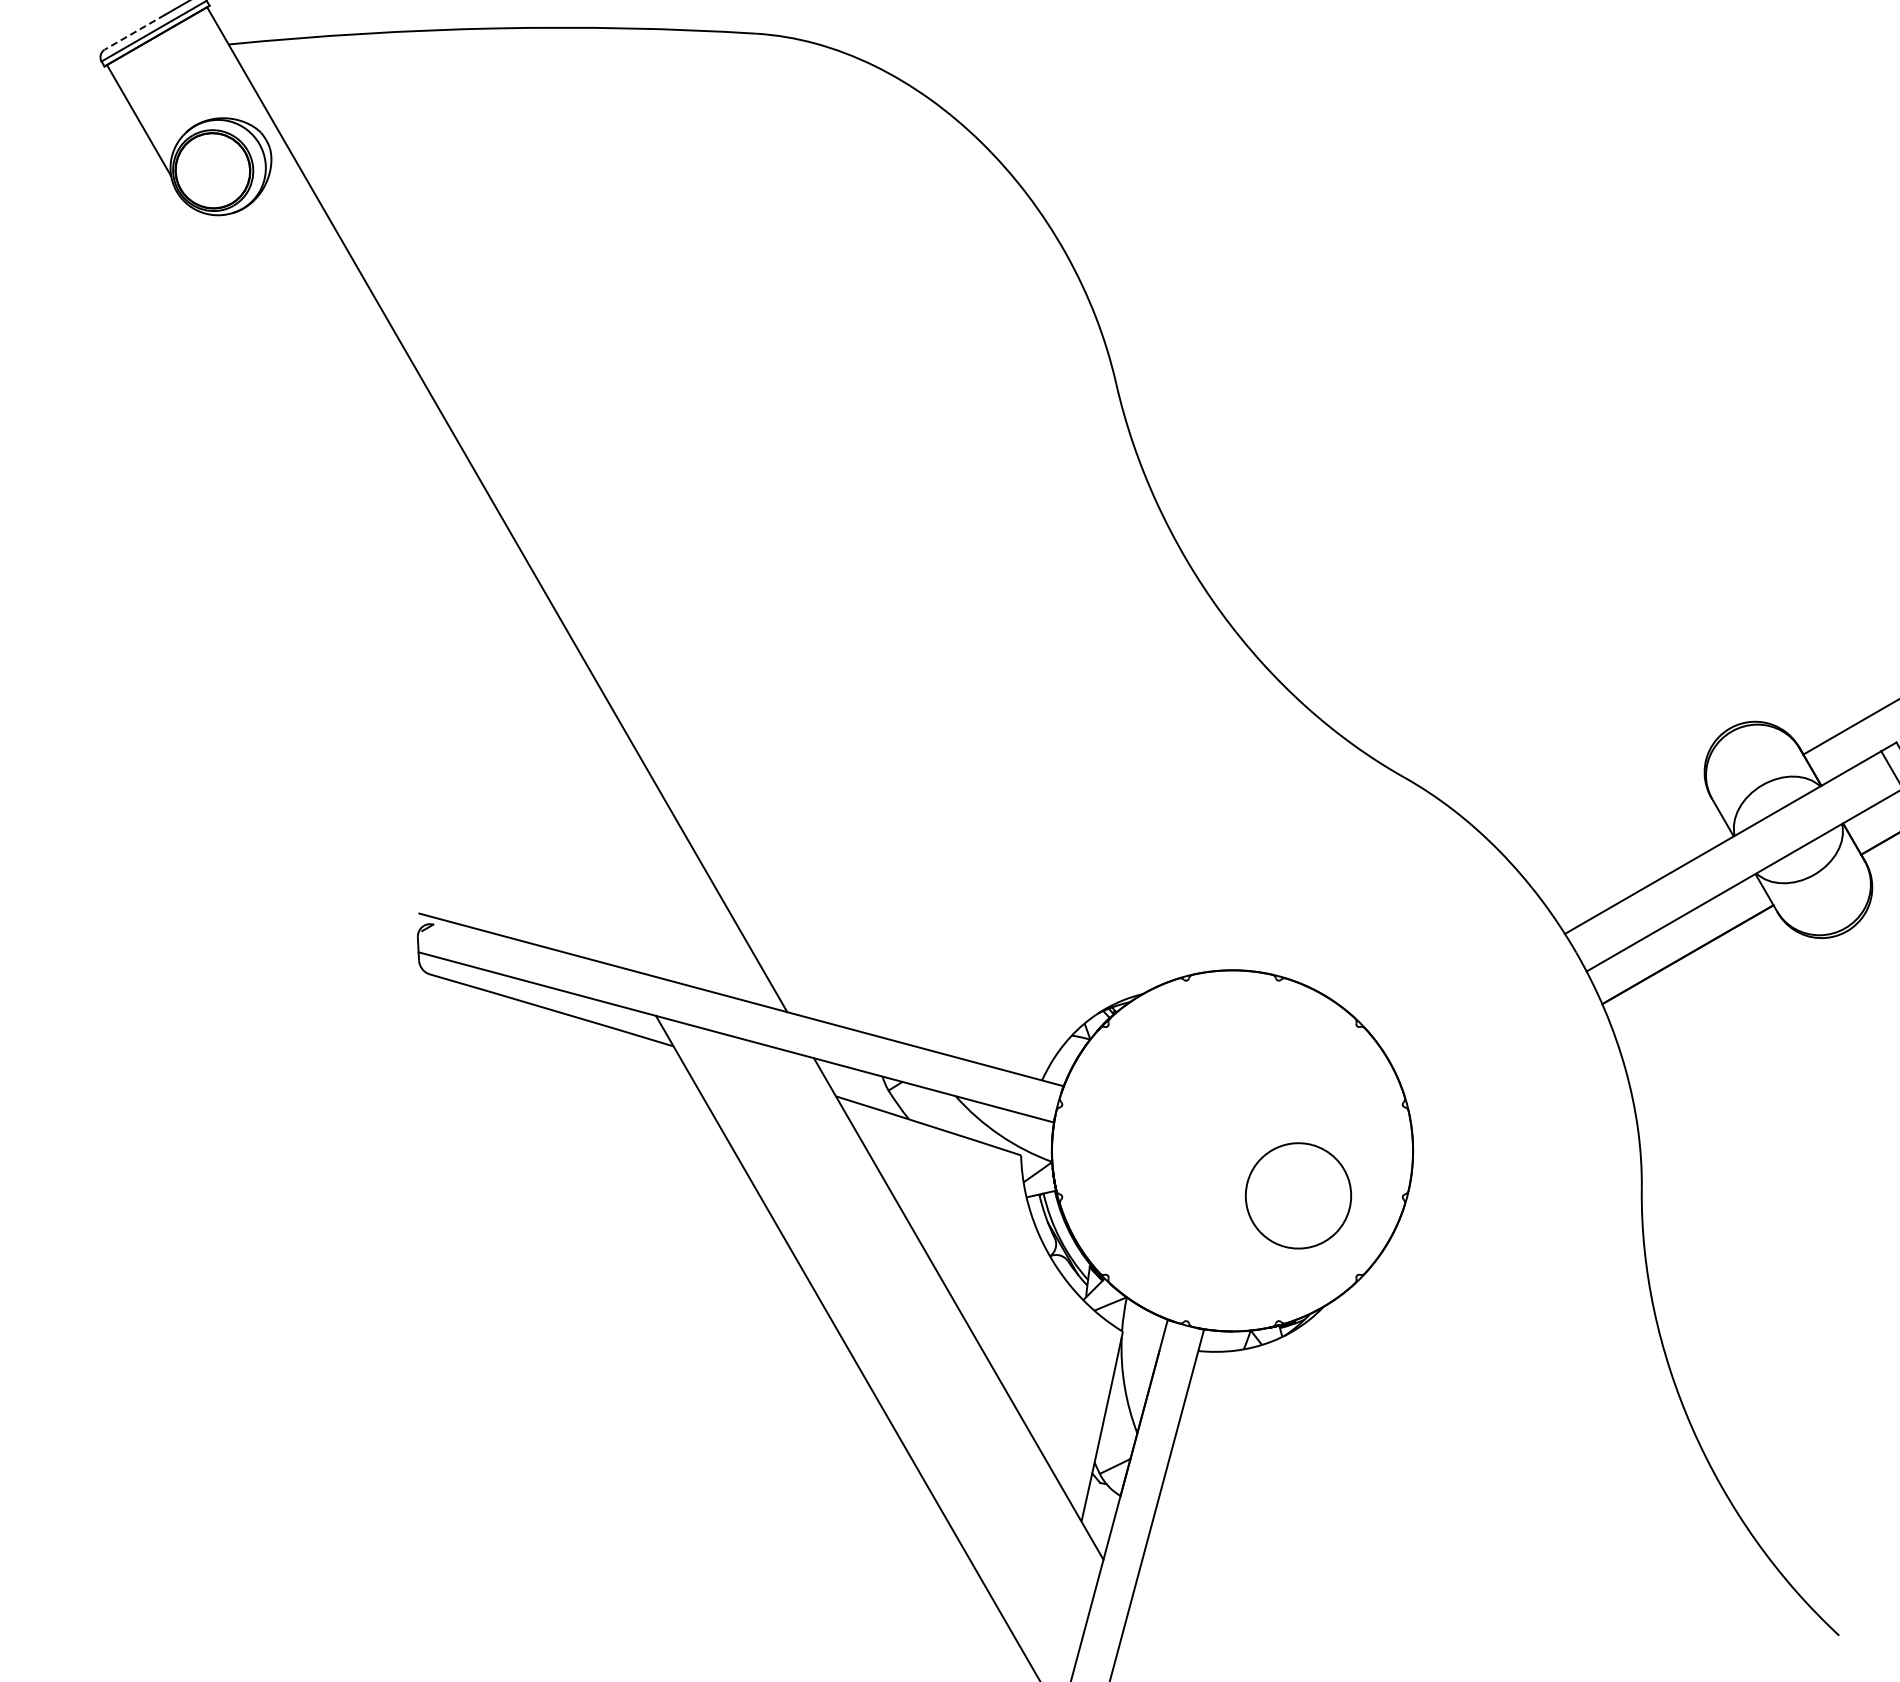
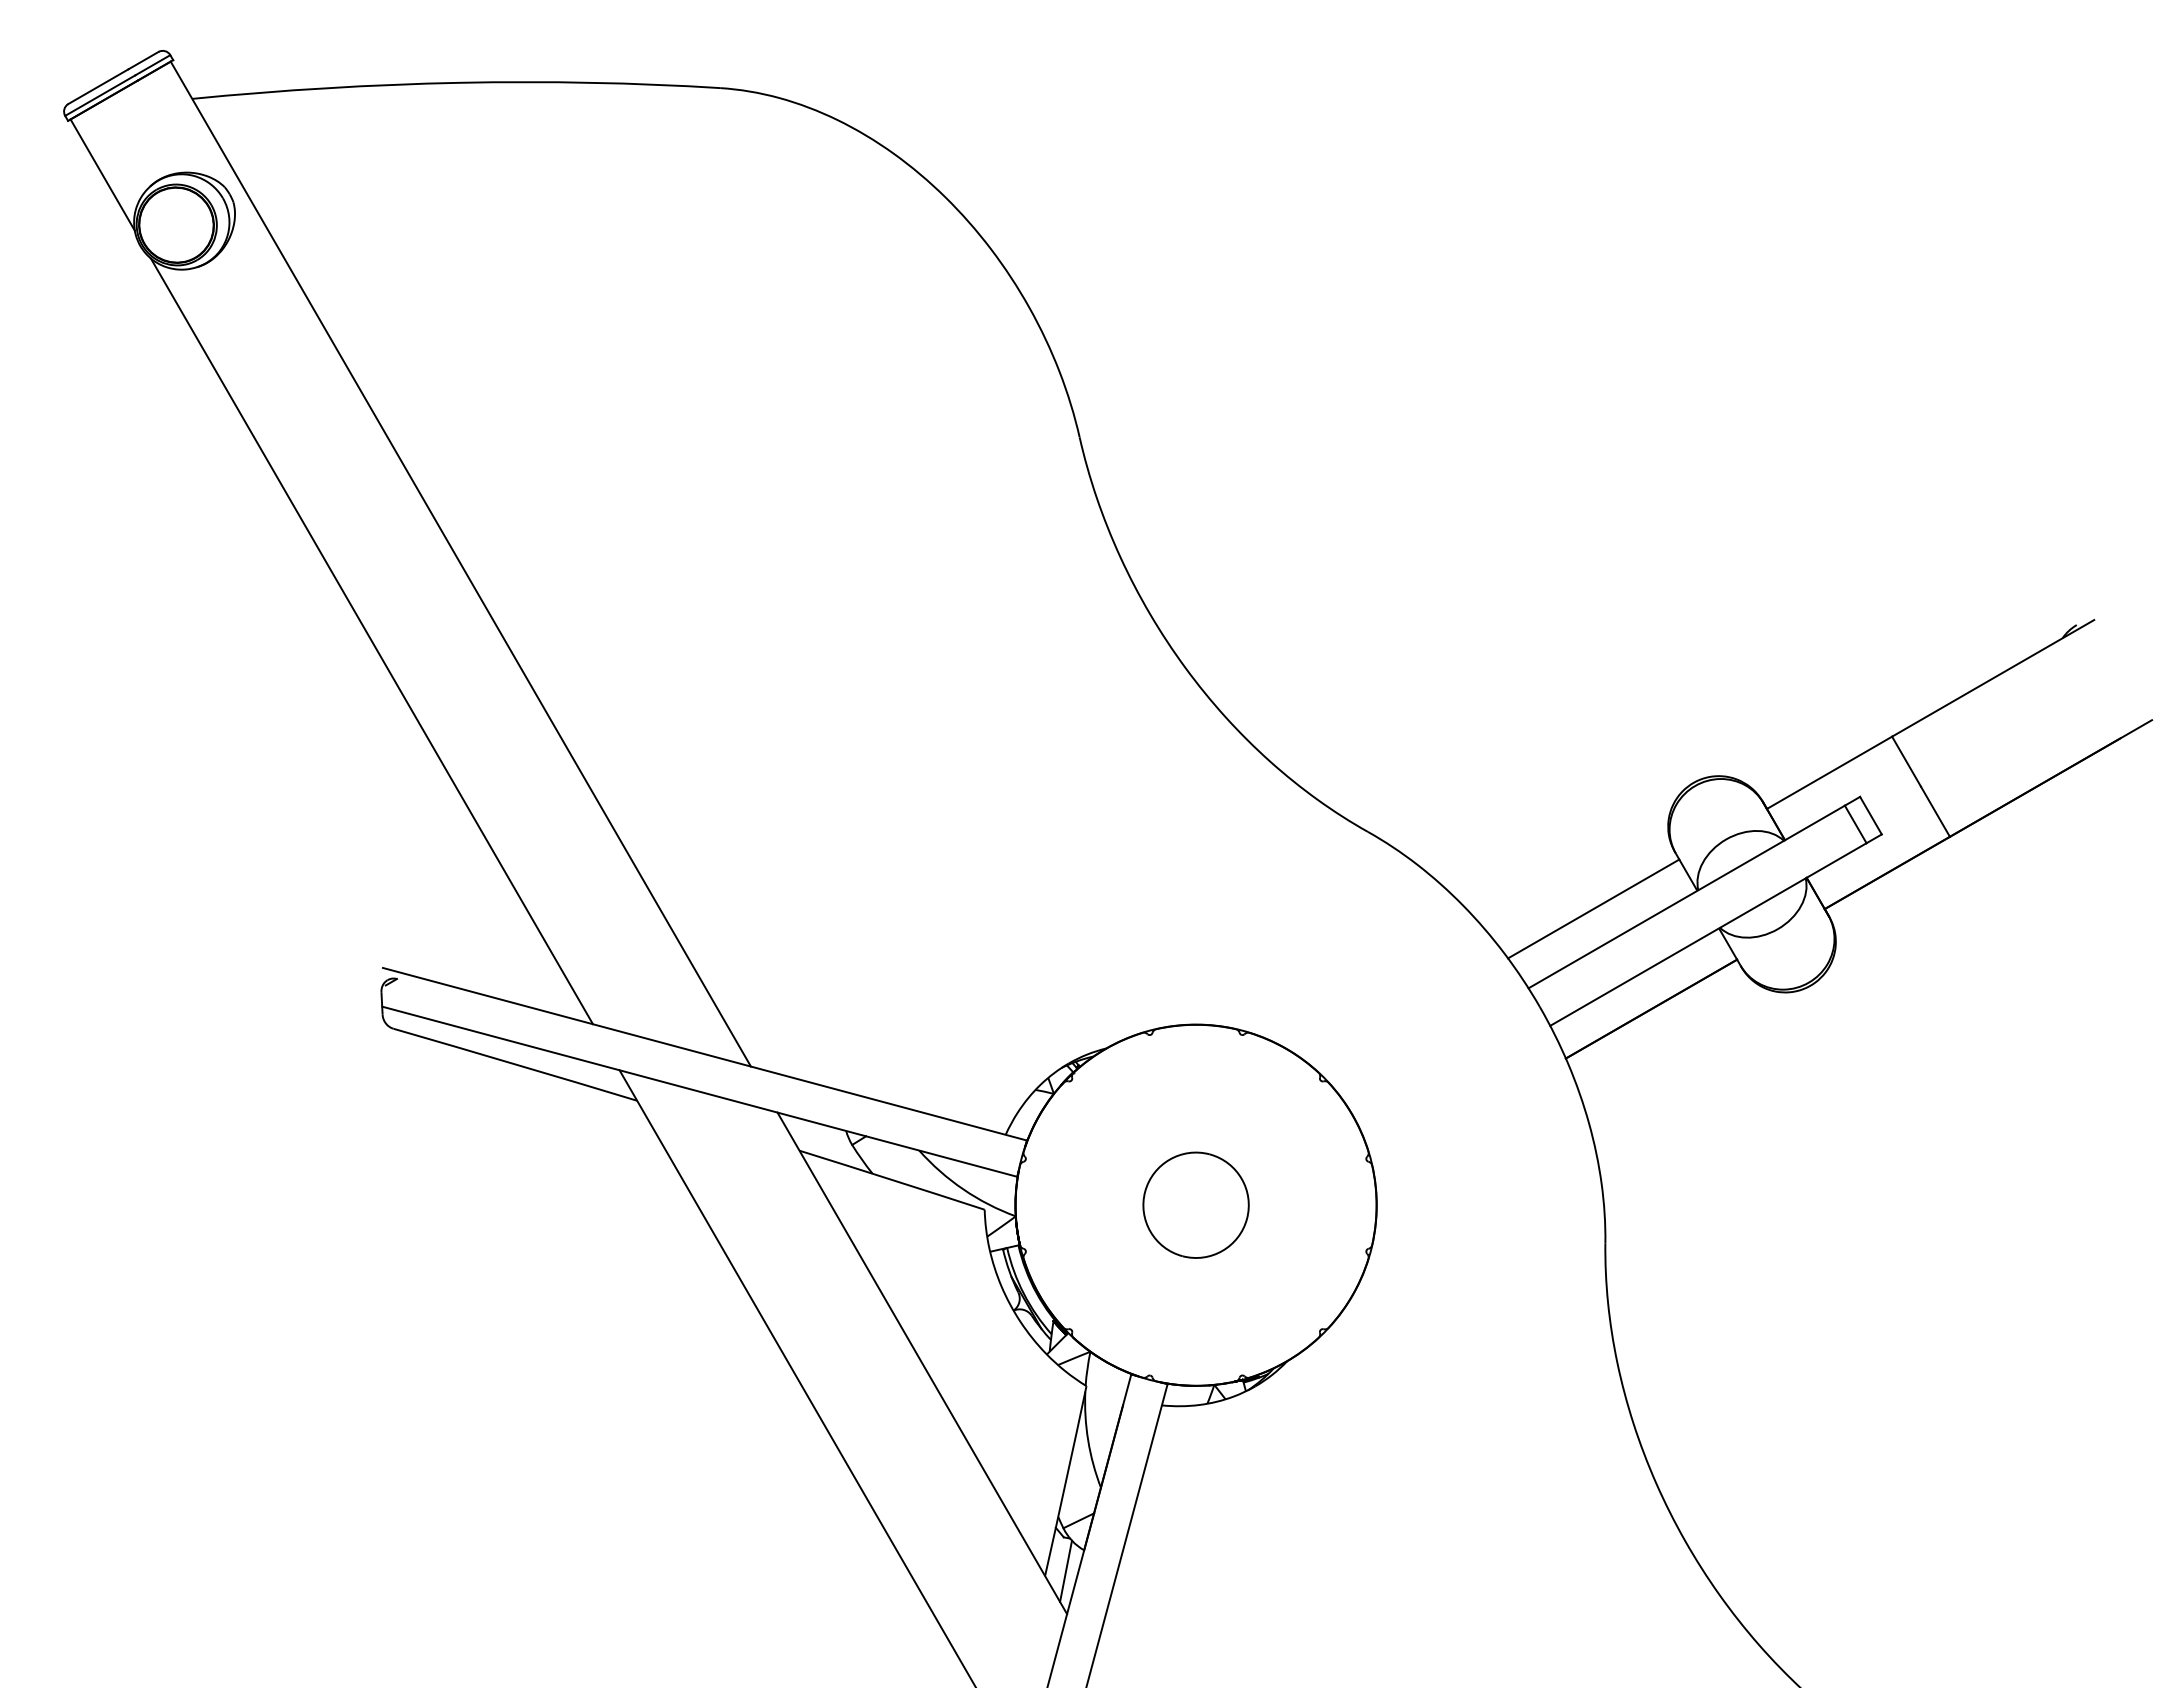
line: (134, 32) -> (98, 86), dashed -> solid
line: (407, 587) -> (371, 641), added
line: (1629, 854) -> (1593, 908), added
part: (1297, 1195) -> (1195, 1204), moved
line: (1102, 1516) -> (1066, 1570), added

